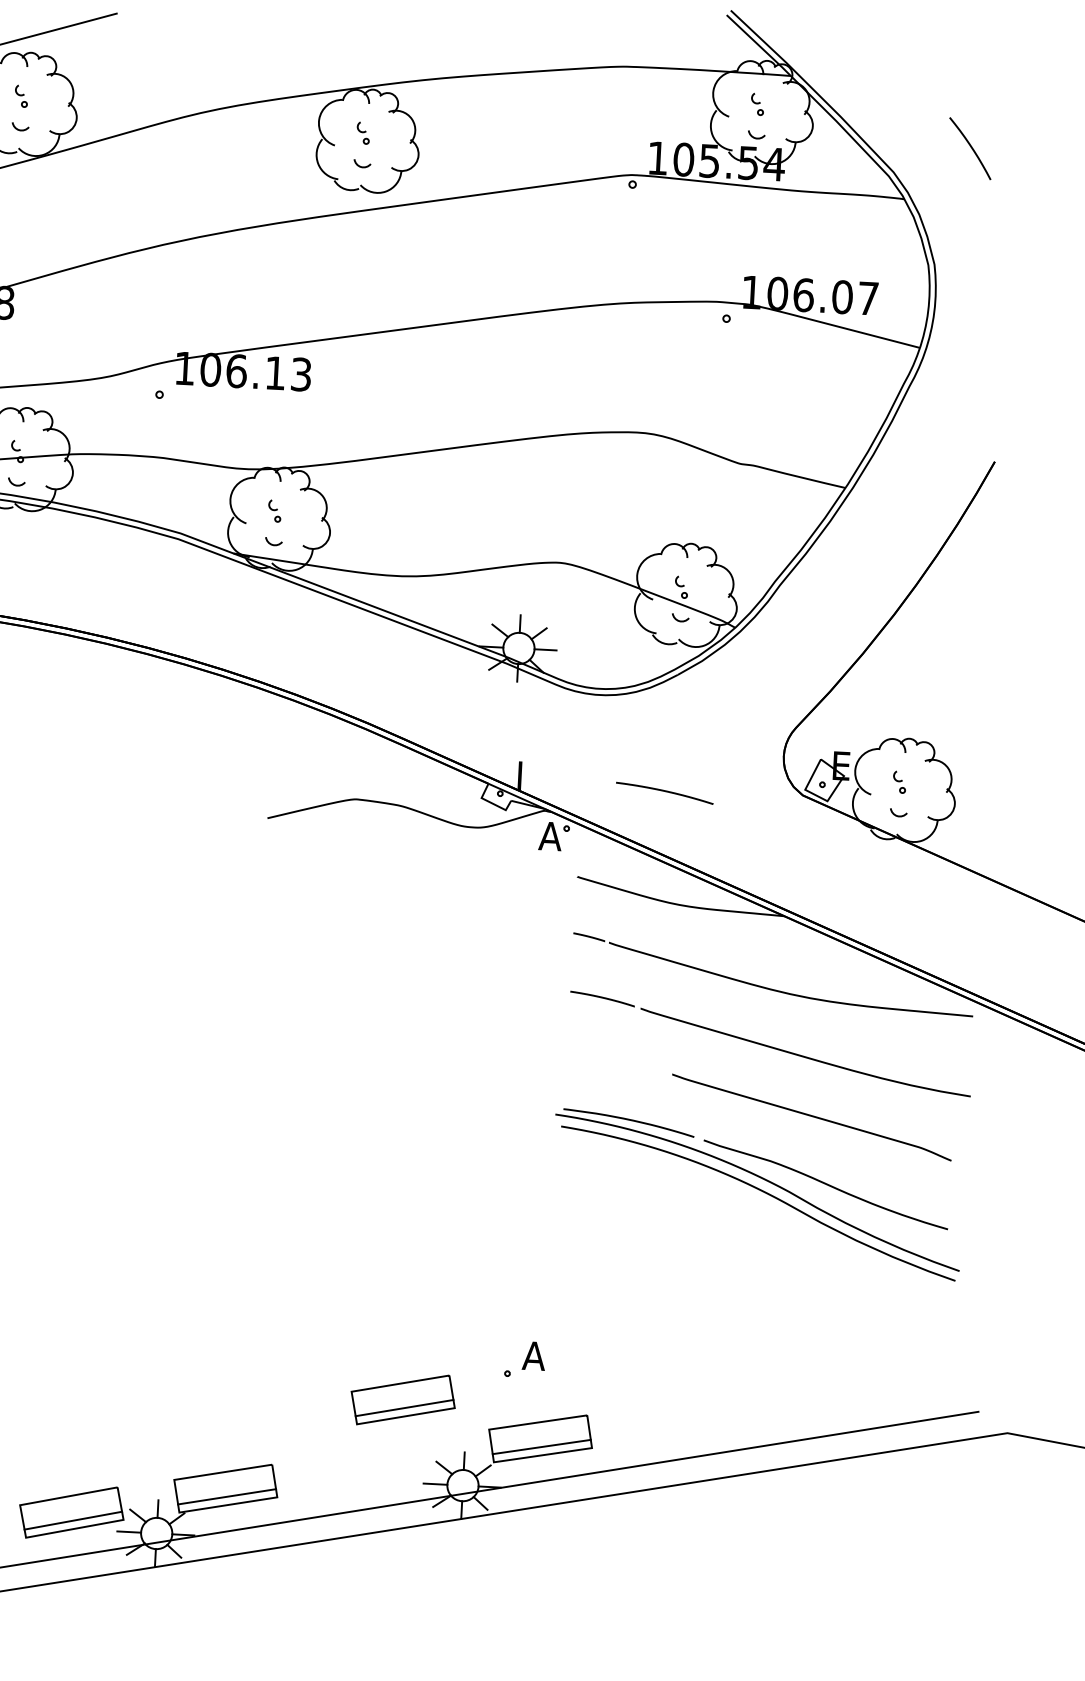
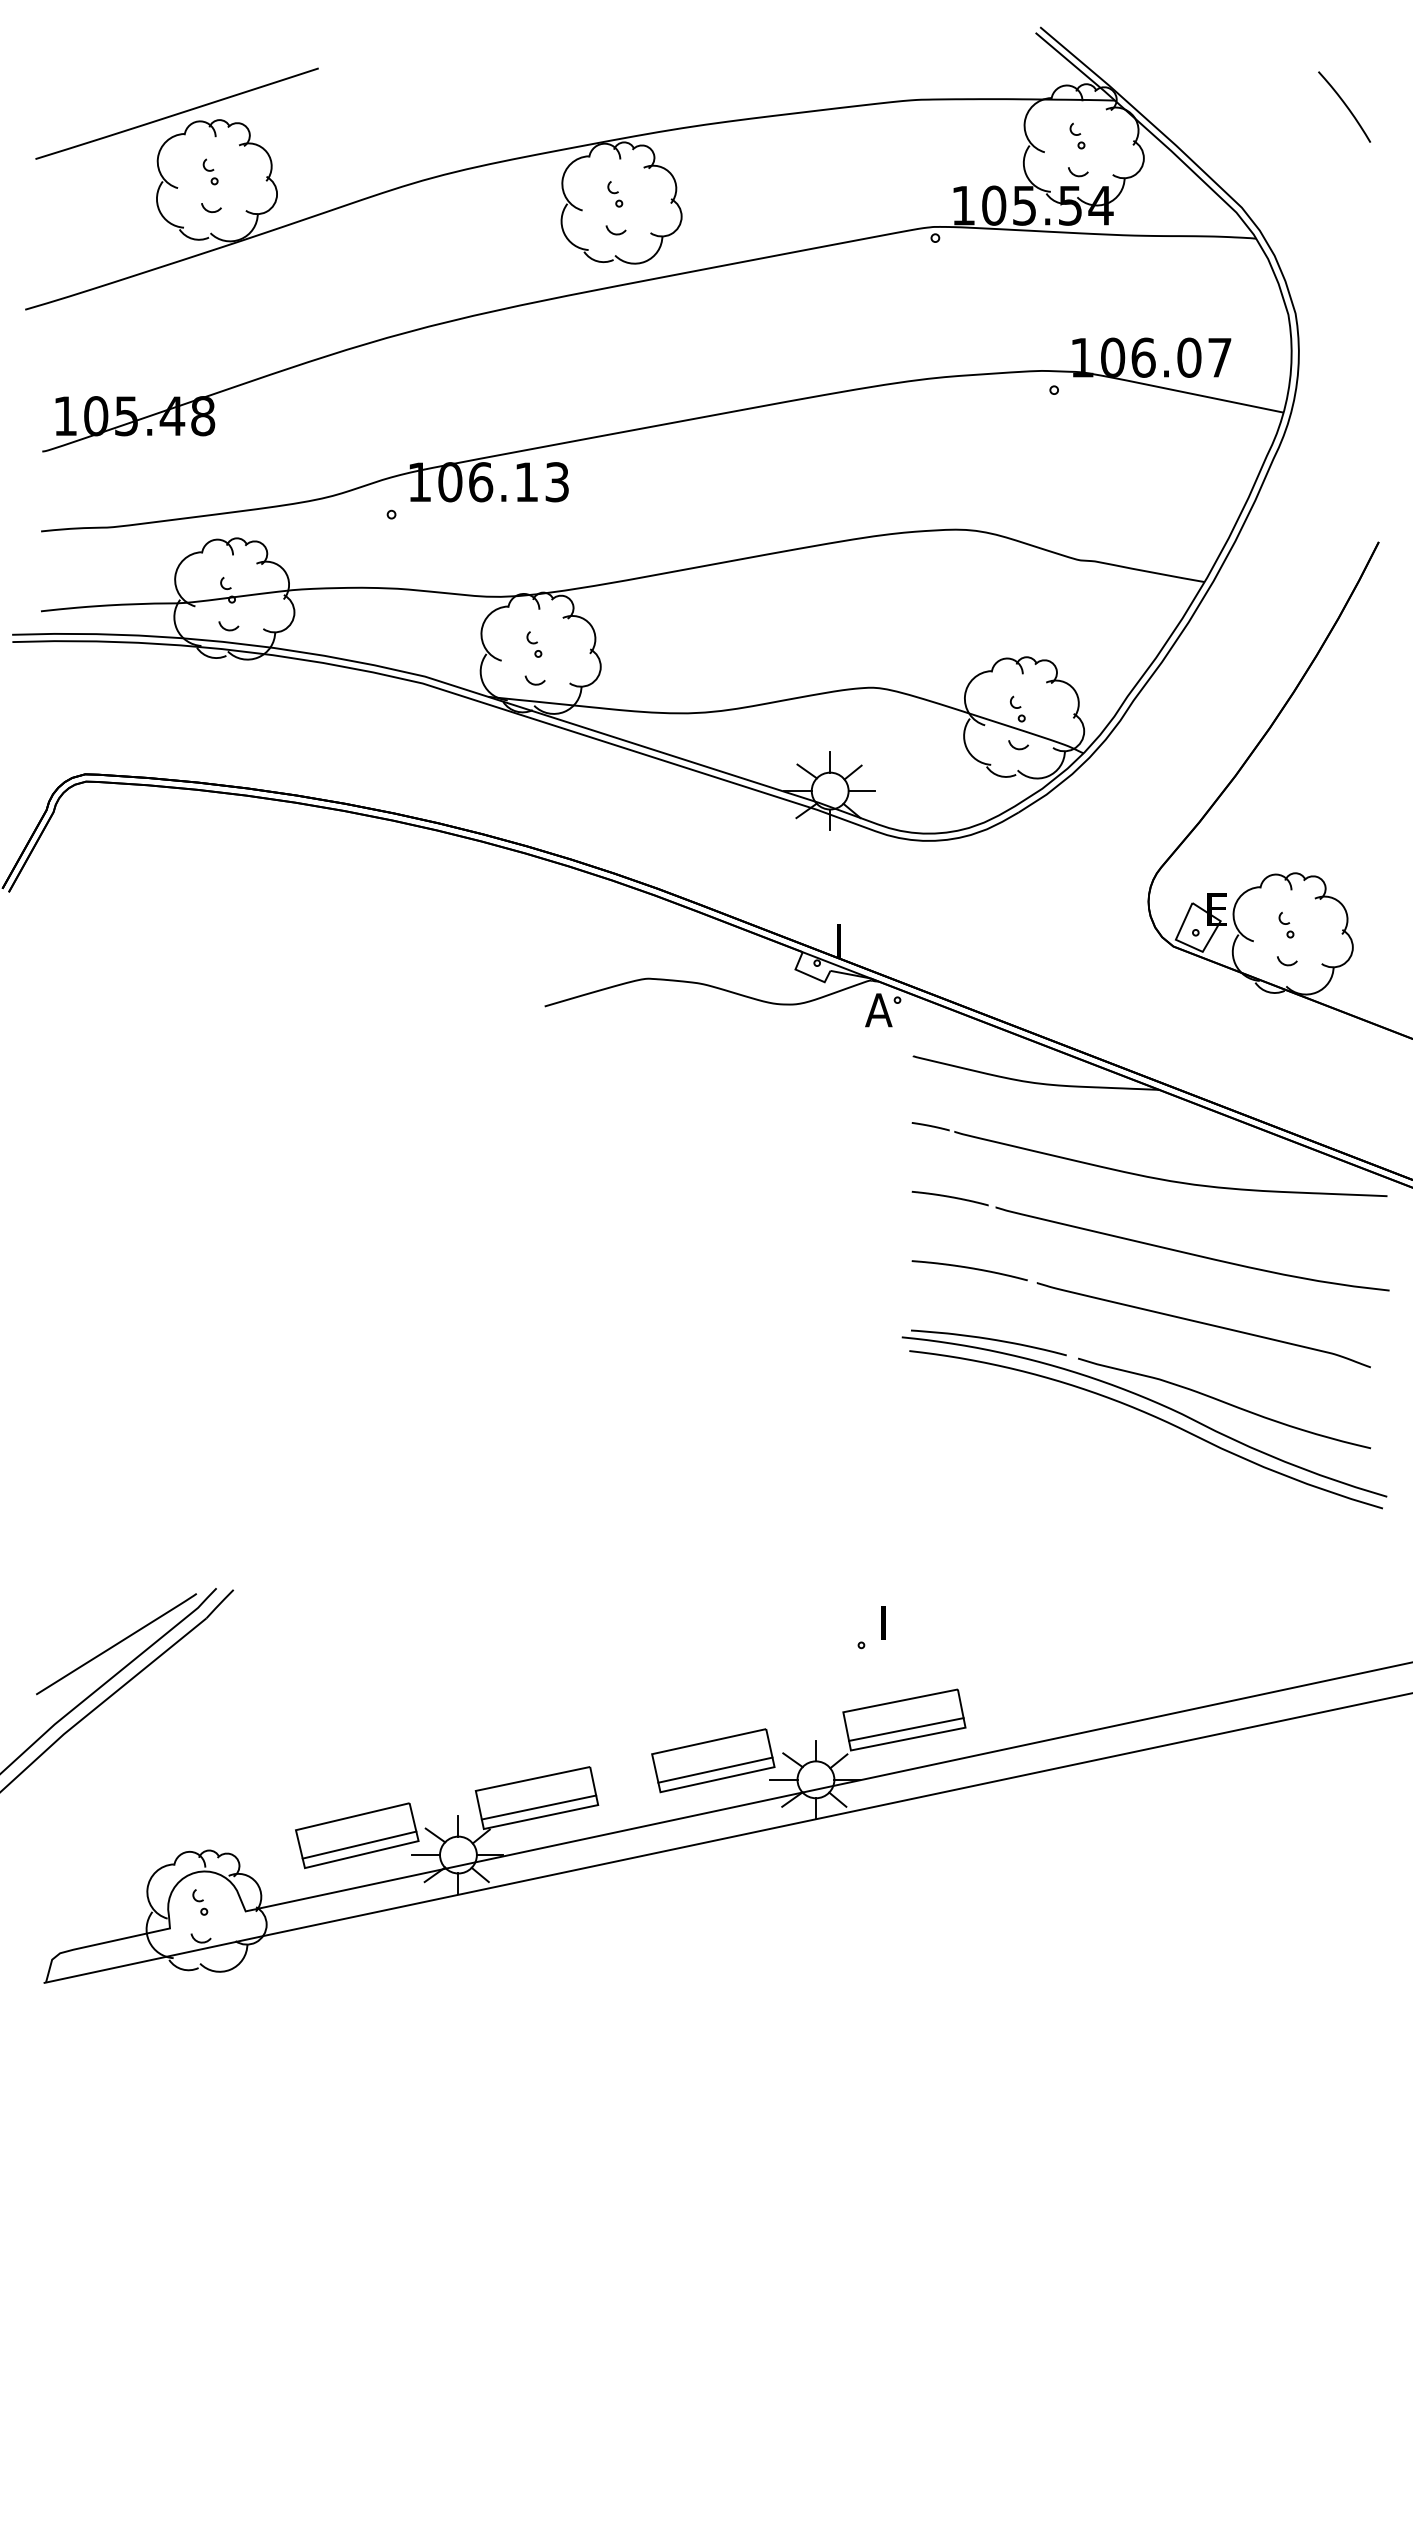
curve: (971, 148) -> (1345, 106), moved
curve: (664, 791) -> (969, 1268), moved
text: (533, 1355) -> (891, 1622), A -> I
part: (403, 1399) -> (713, 1760), moved

